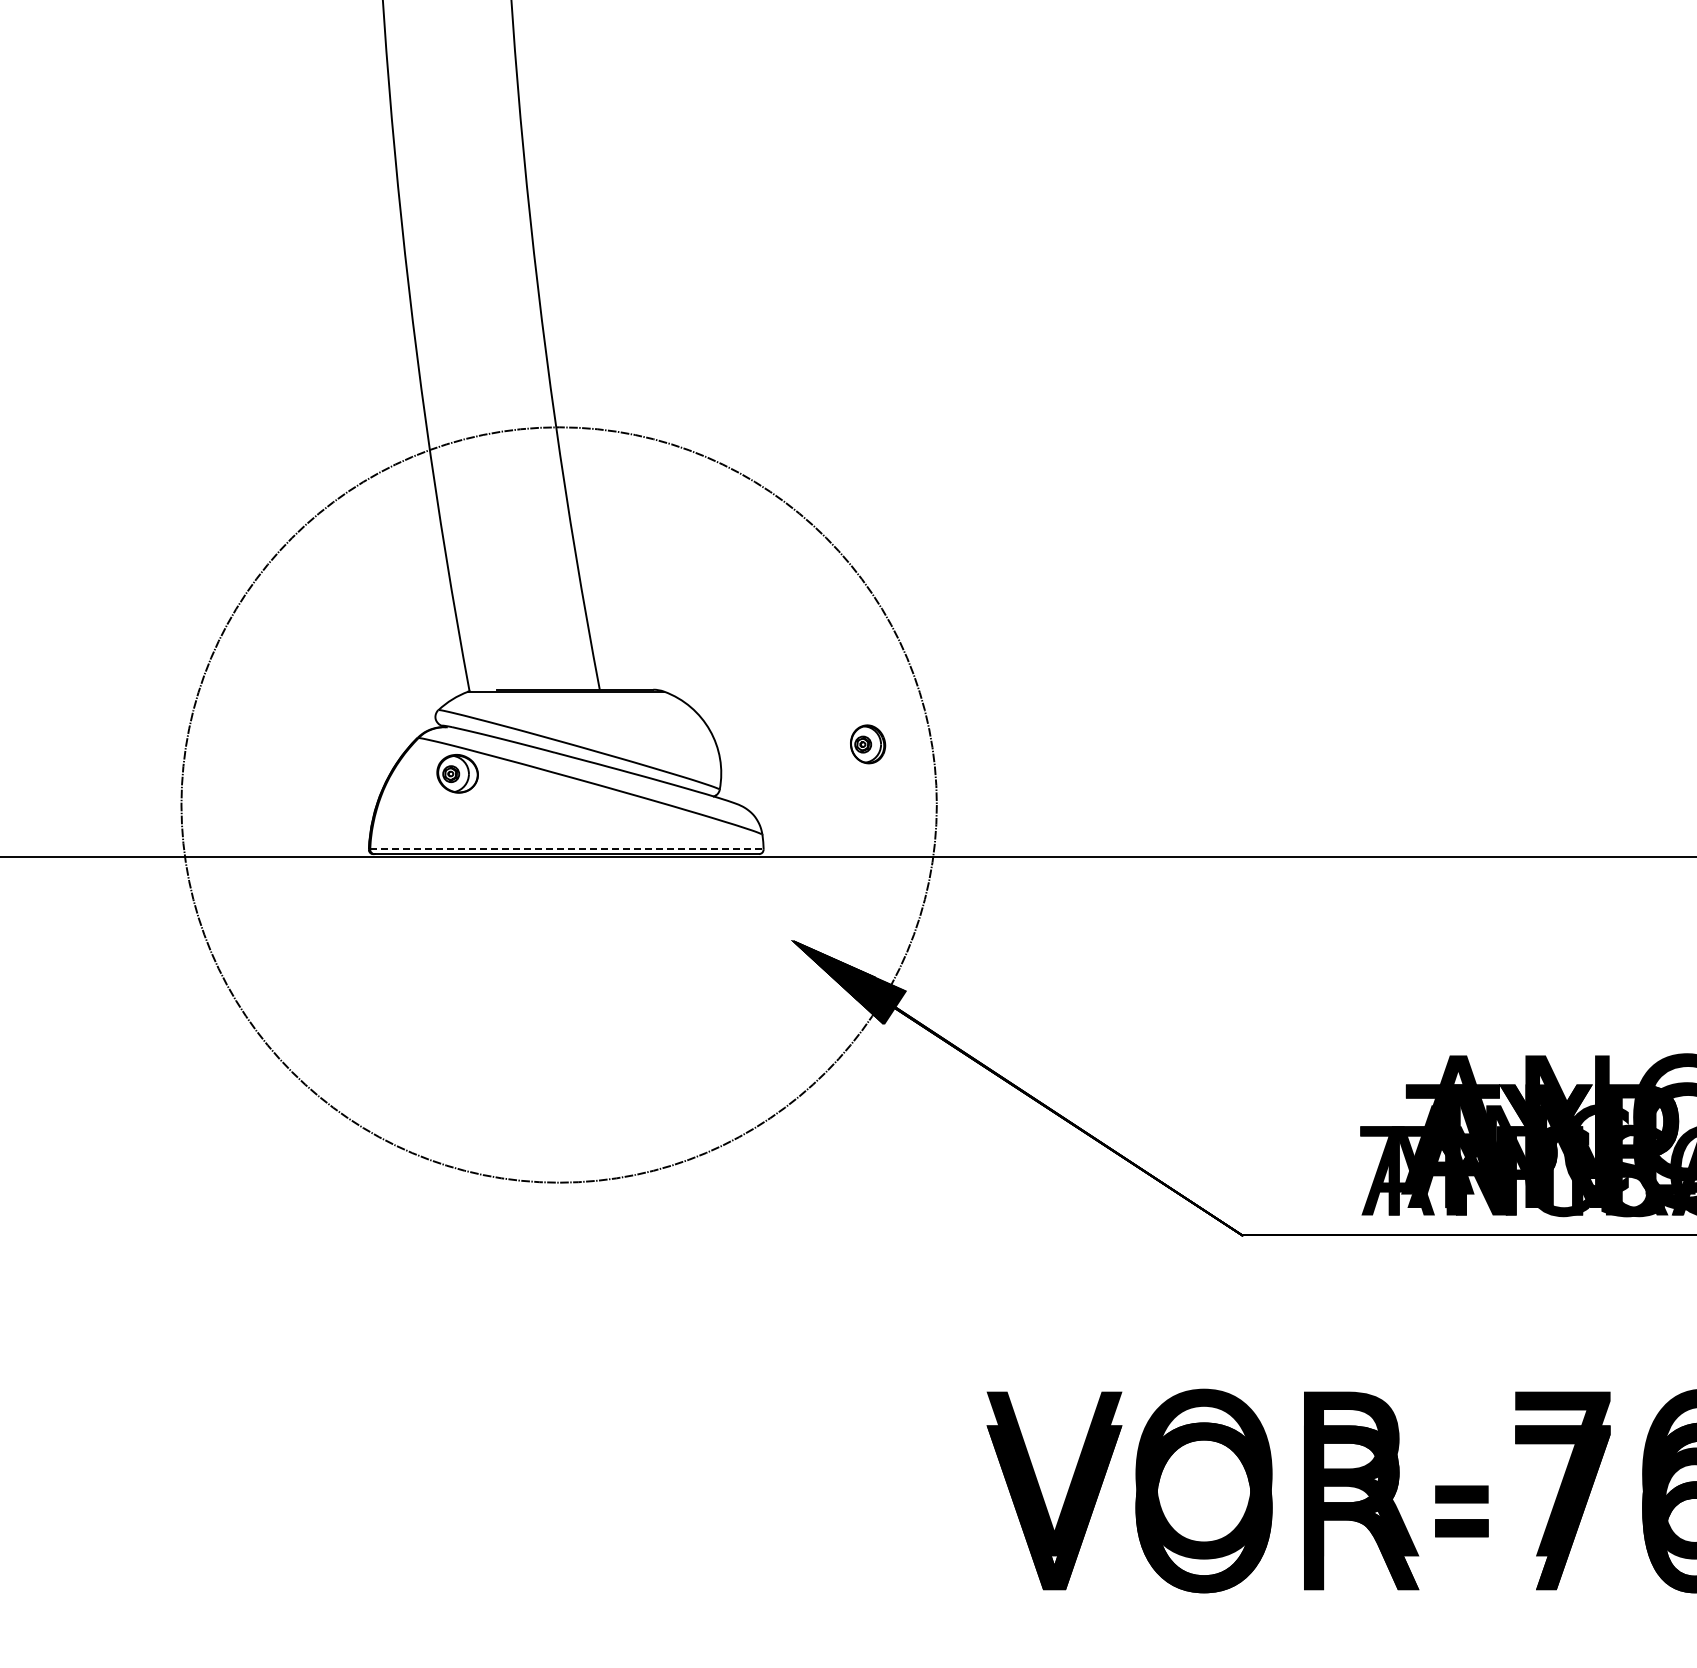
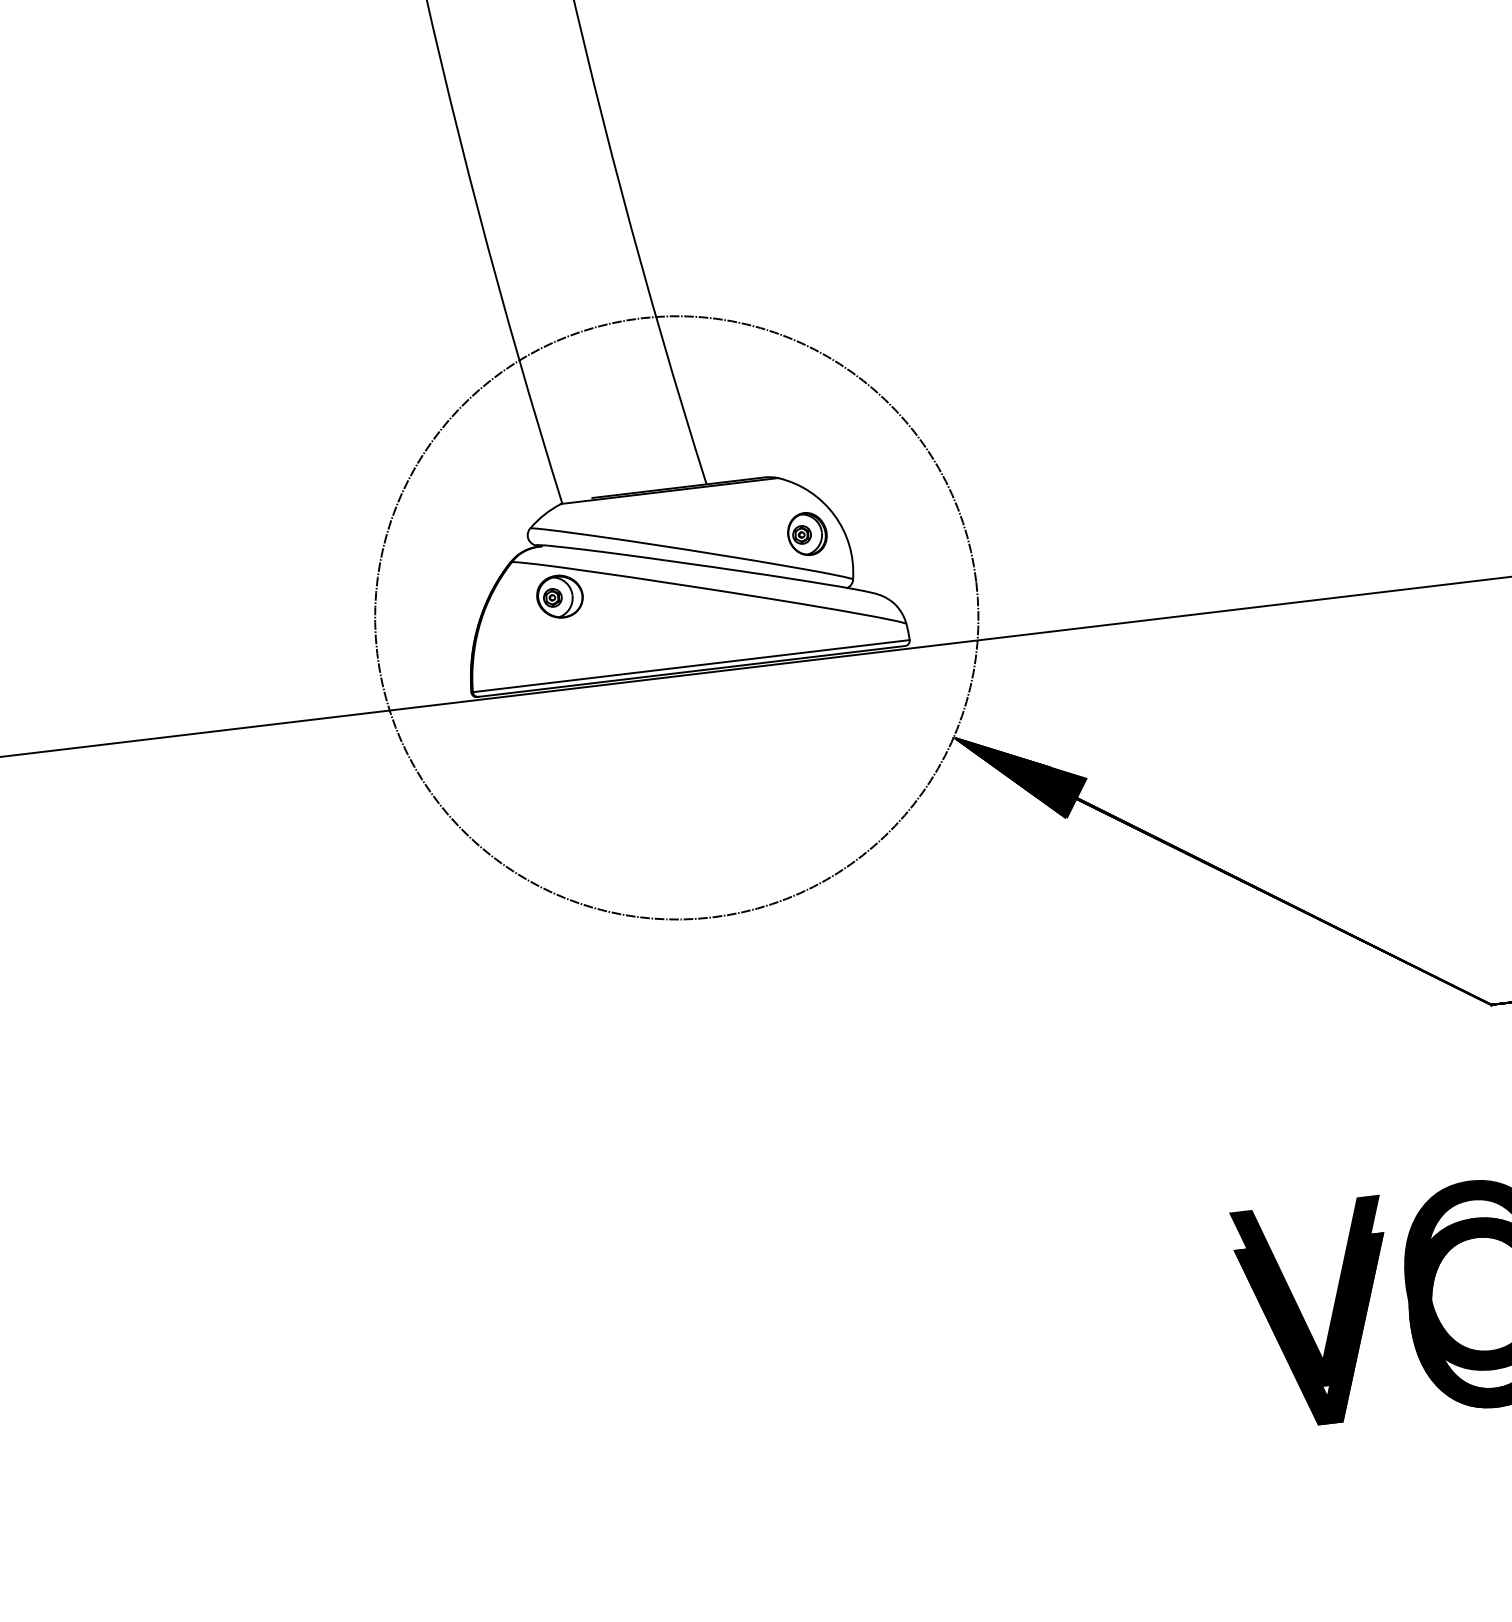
part: (868, 744) -> (807, 534), moved
circle: (558, 804) -> (676, 617), size x0.71
line: (566, 849) -> (690, 666), dashed -> solid

